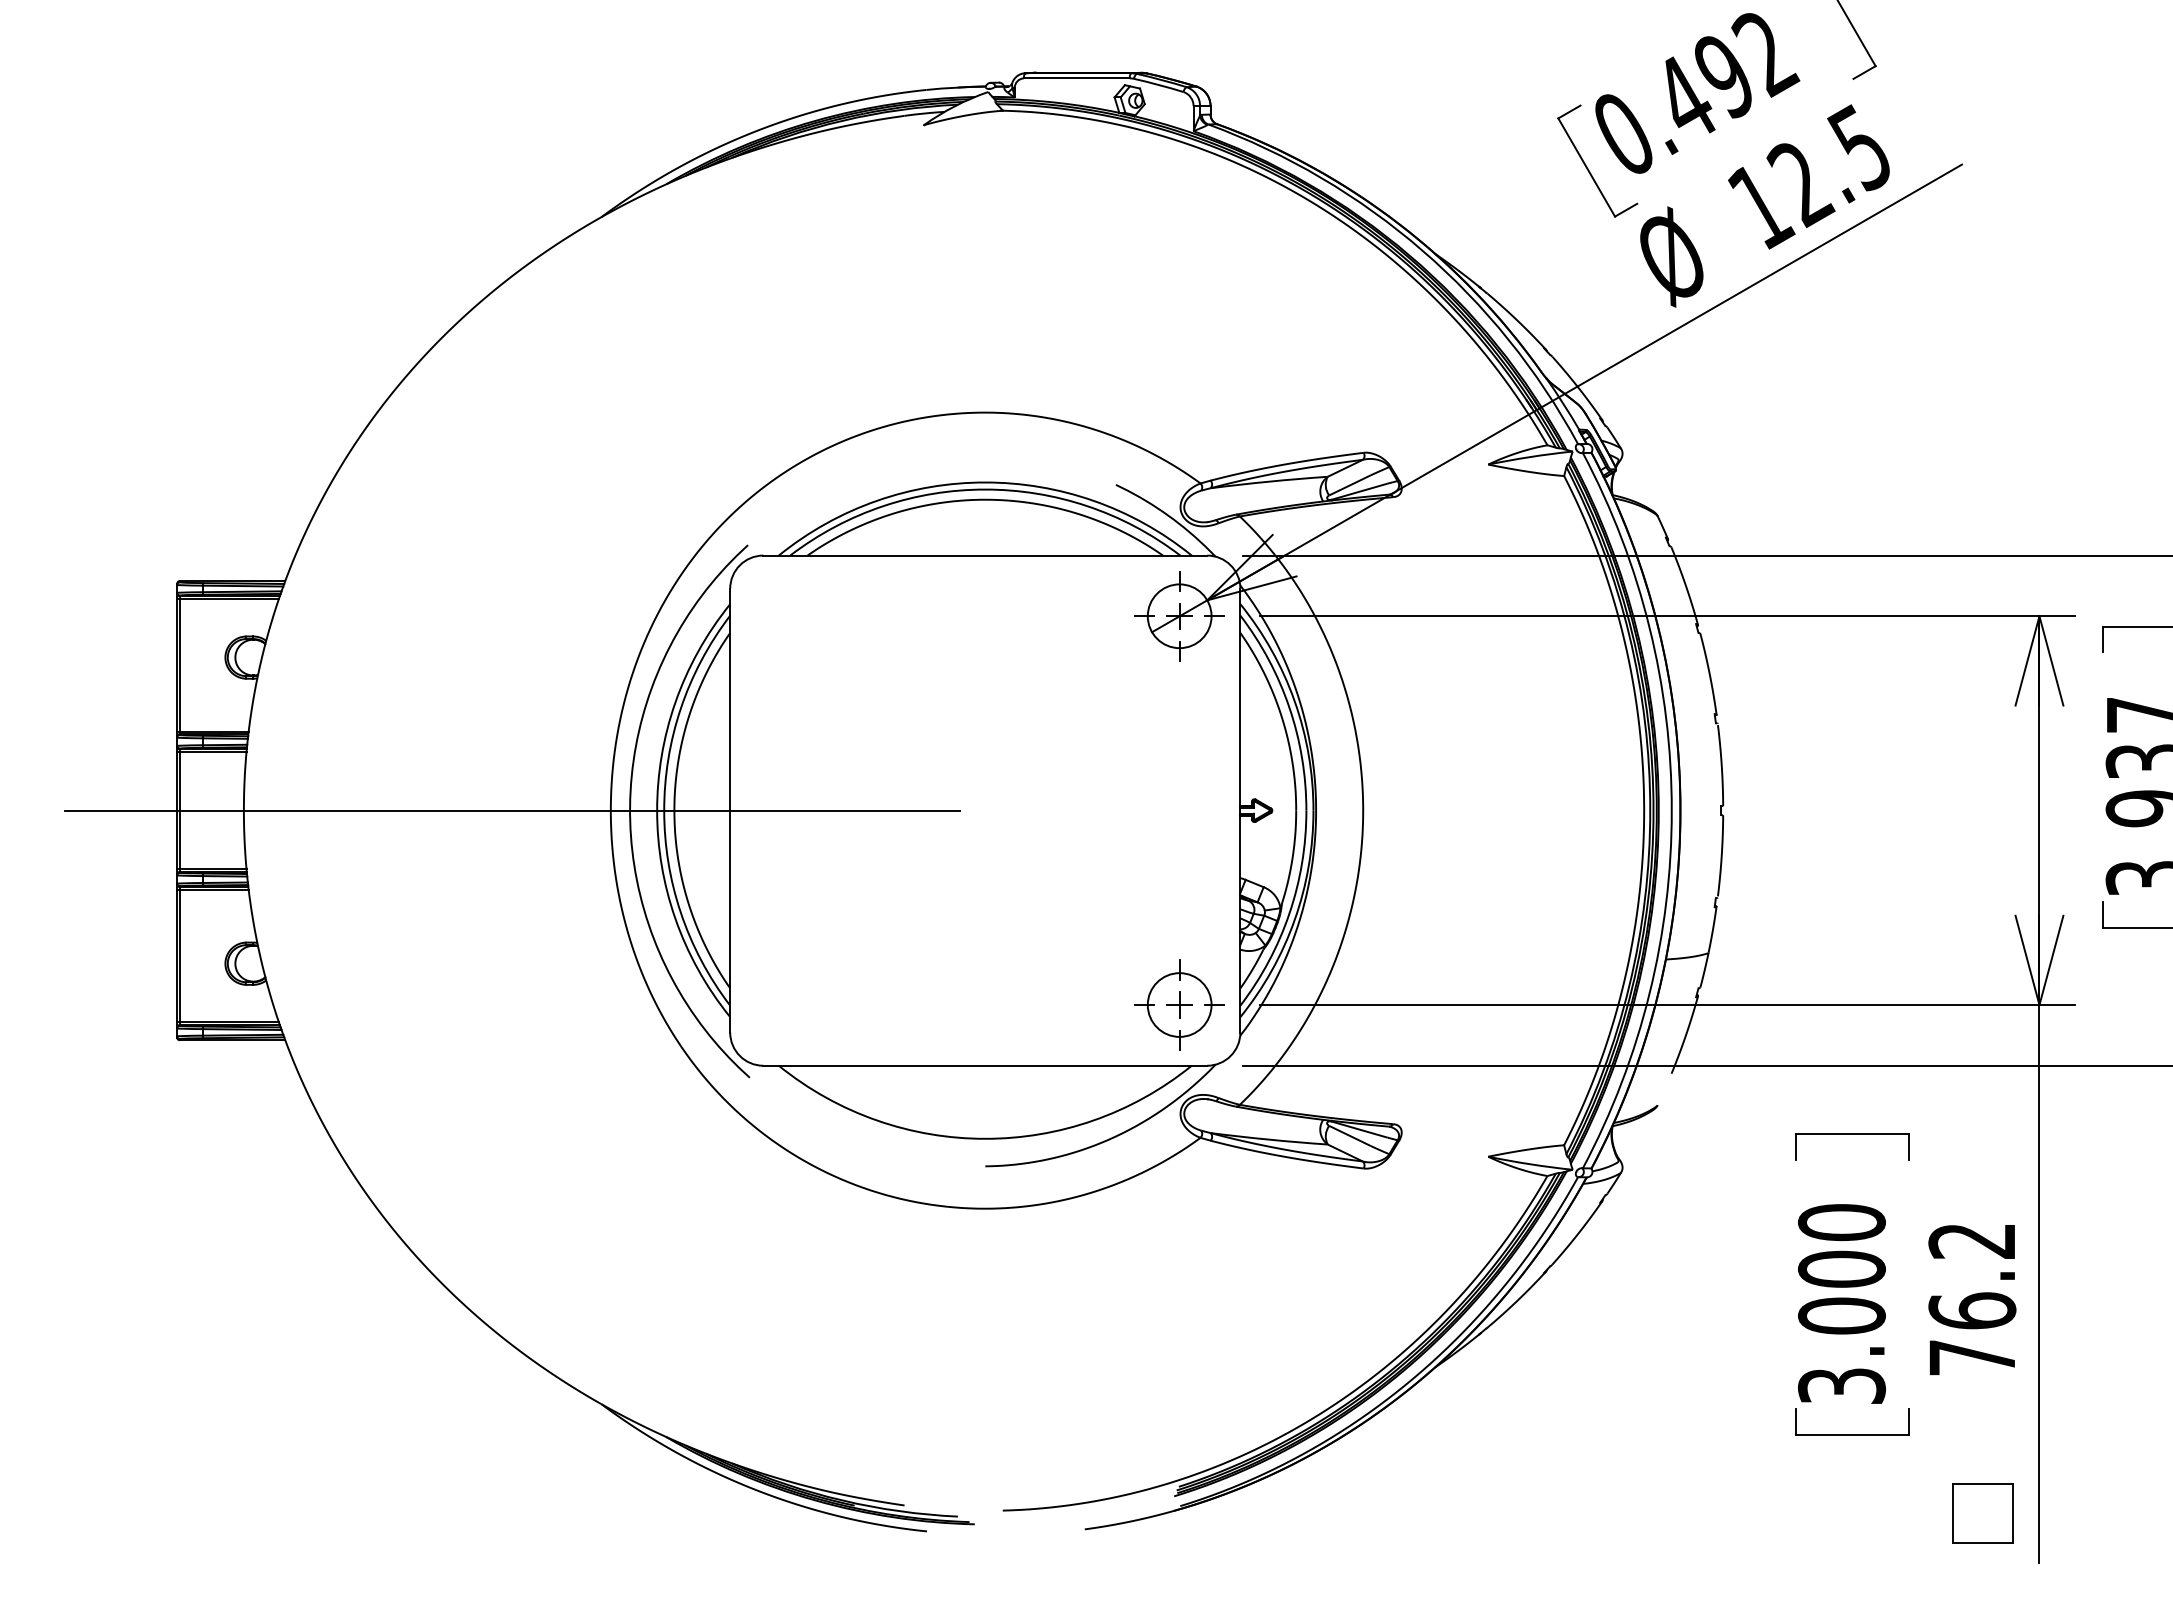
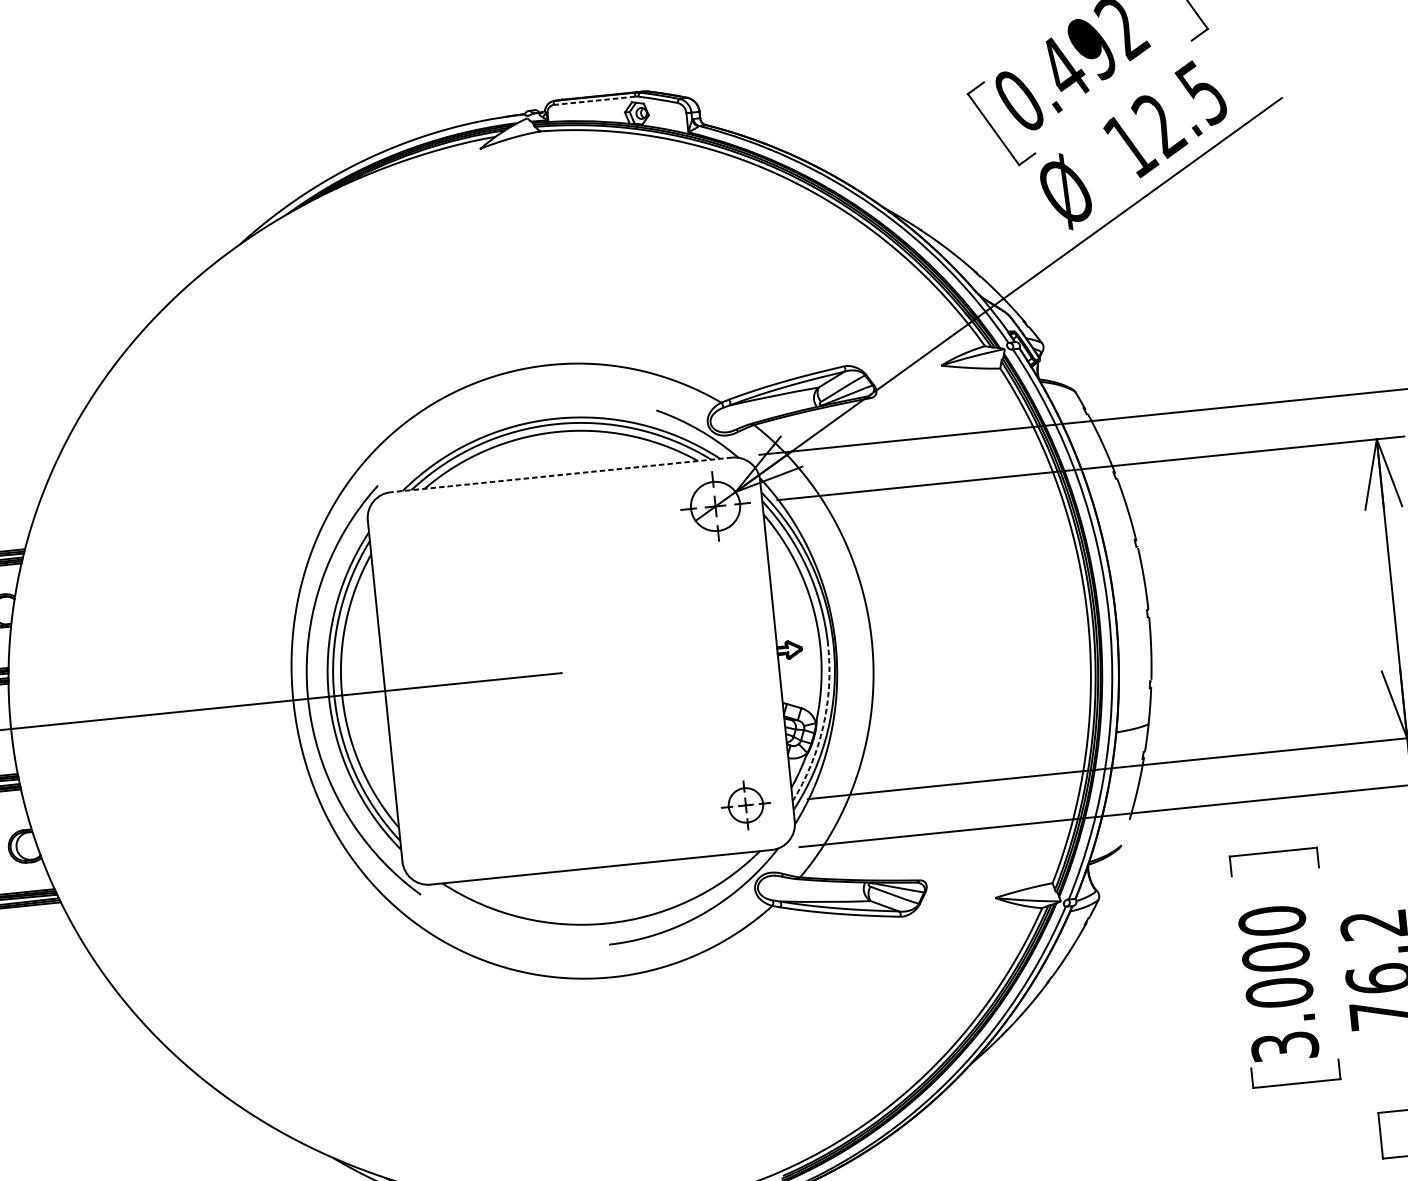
line: (1076, 78) -> (594, 100), solid -> dashed
line: (985, 555) -> (561, 474), solid -> dashed
arc: (1289, 913) -> (823, 726), solid -> dashed
part: (1179, 1004) -> (745, 805), size x0.7

